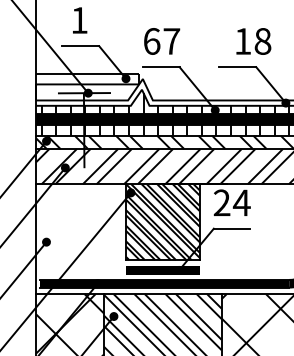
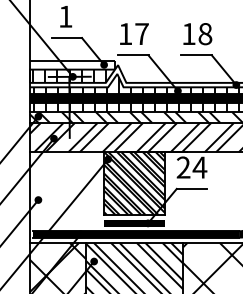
text: (151, 41) -> (125, 34), 67 -> 17
text: (253, 41) -> (197, 34), moved
hatch: (84, 91) -> (69, 75), added

